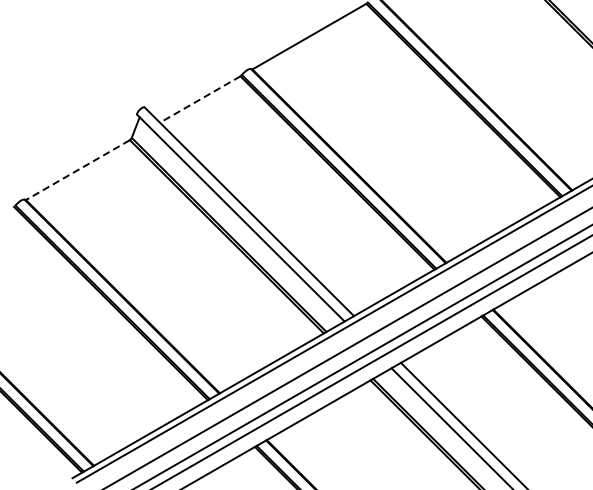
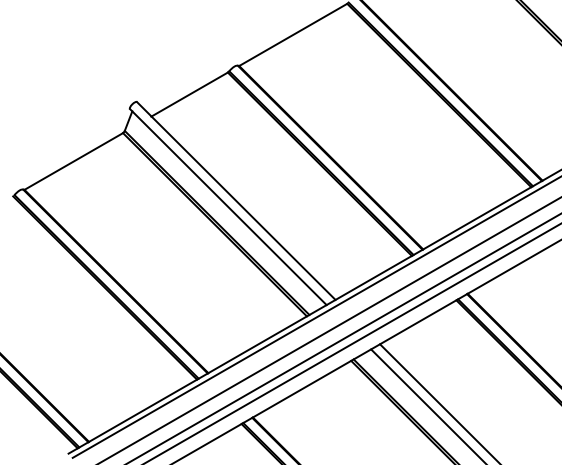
line: (200, 99) -> (189, 94), dashed -> solid
line: (77, 170) -> (73, 161), dashed -> solid

